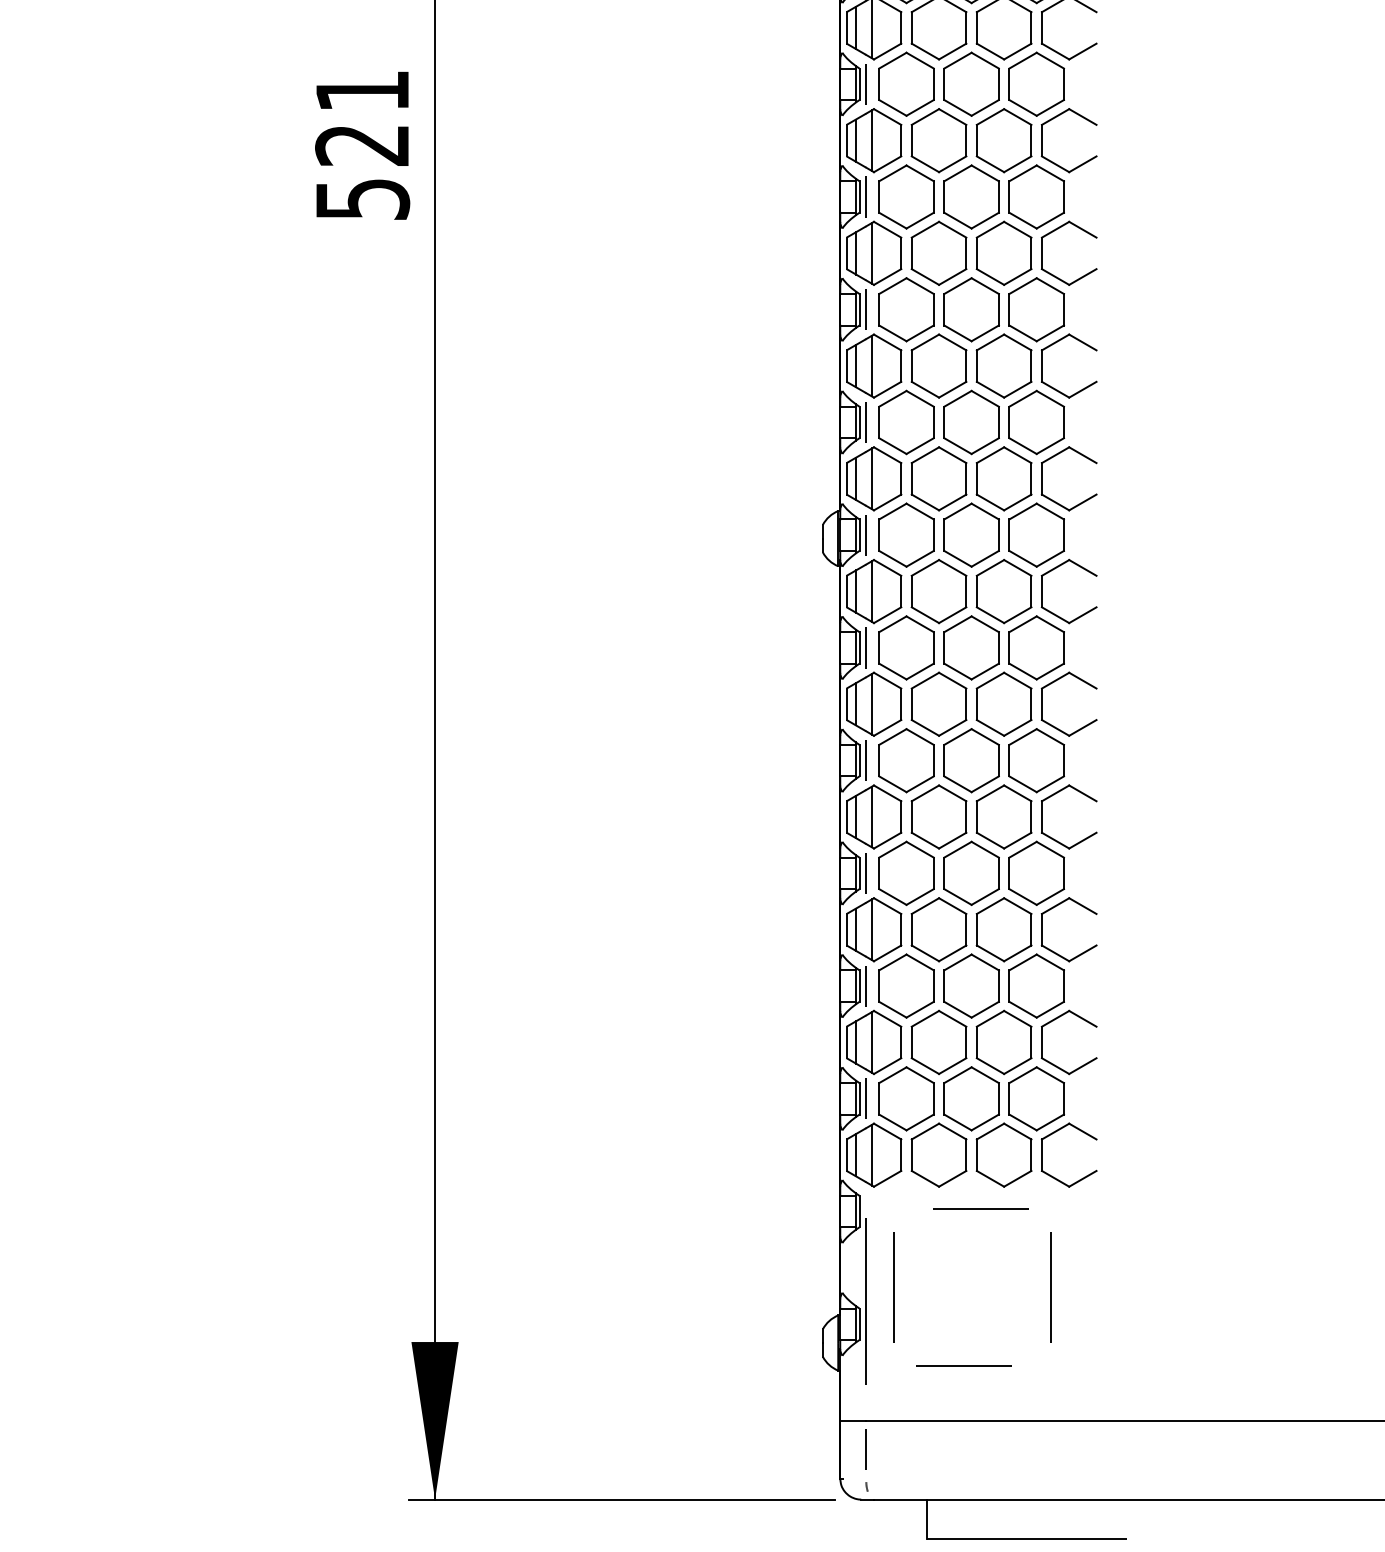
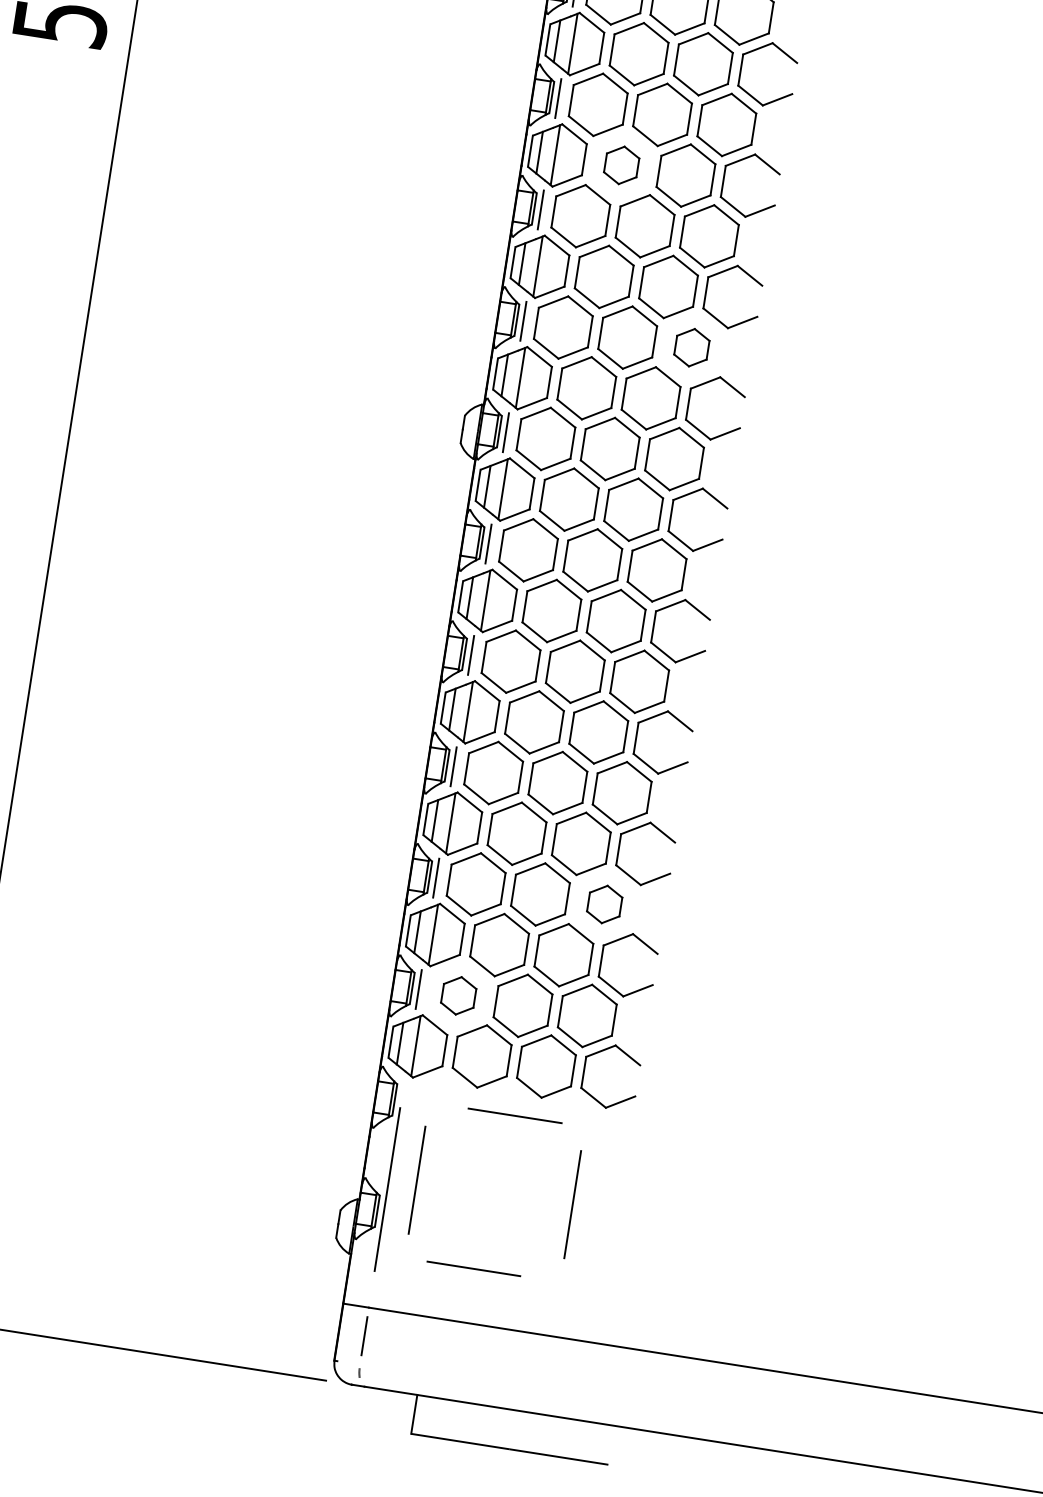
part: (938, 252) -> (621, 164), size x0.6
part: (1036, 422) -> (691, 347), size x0.6
part: (1036, 985) -> (604, 903), size x0.6
part: (906, 1098) -> (458, 995), size x0.6

